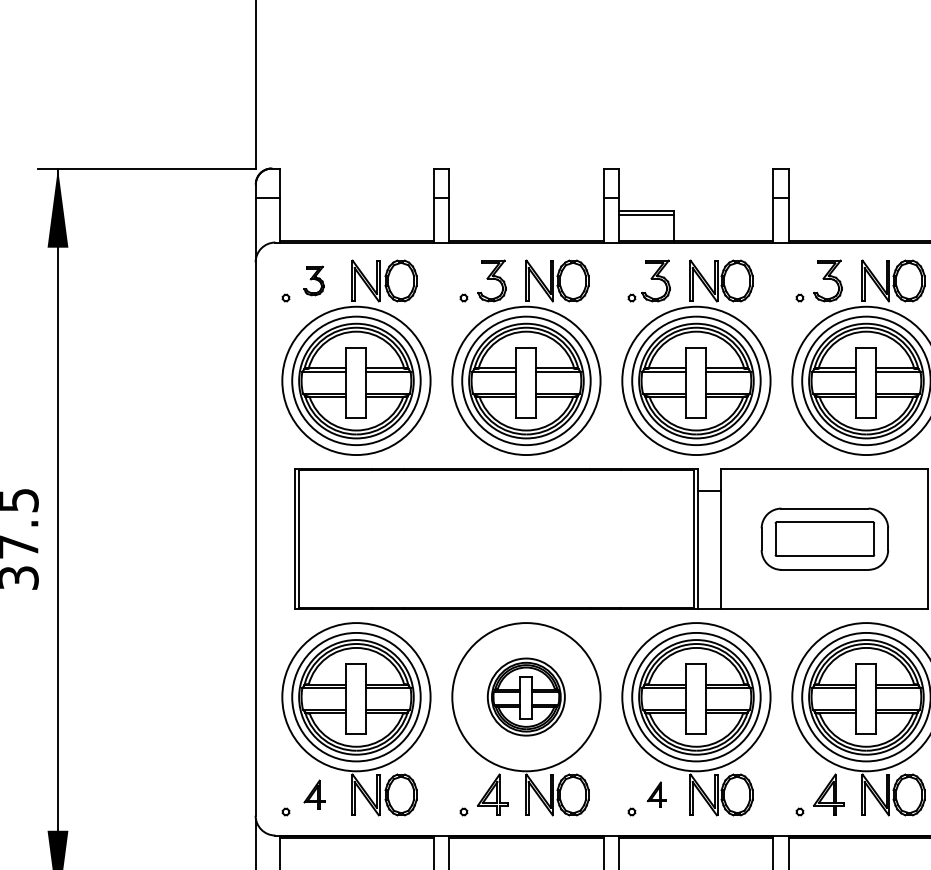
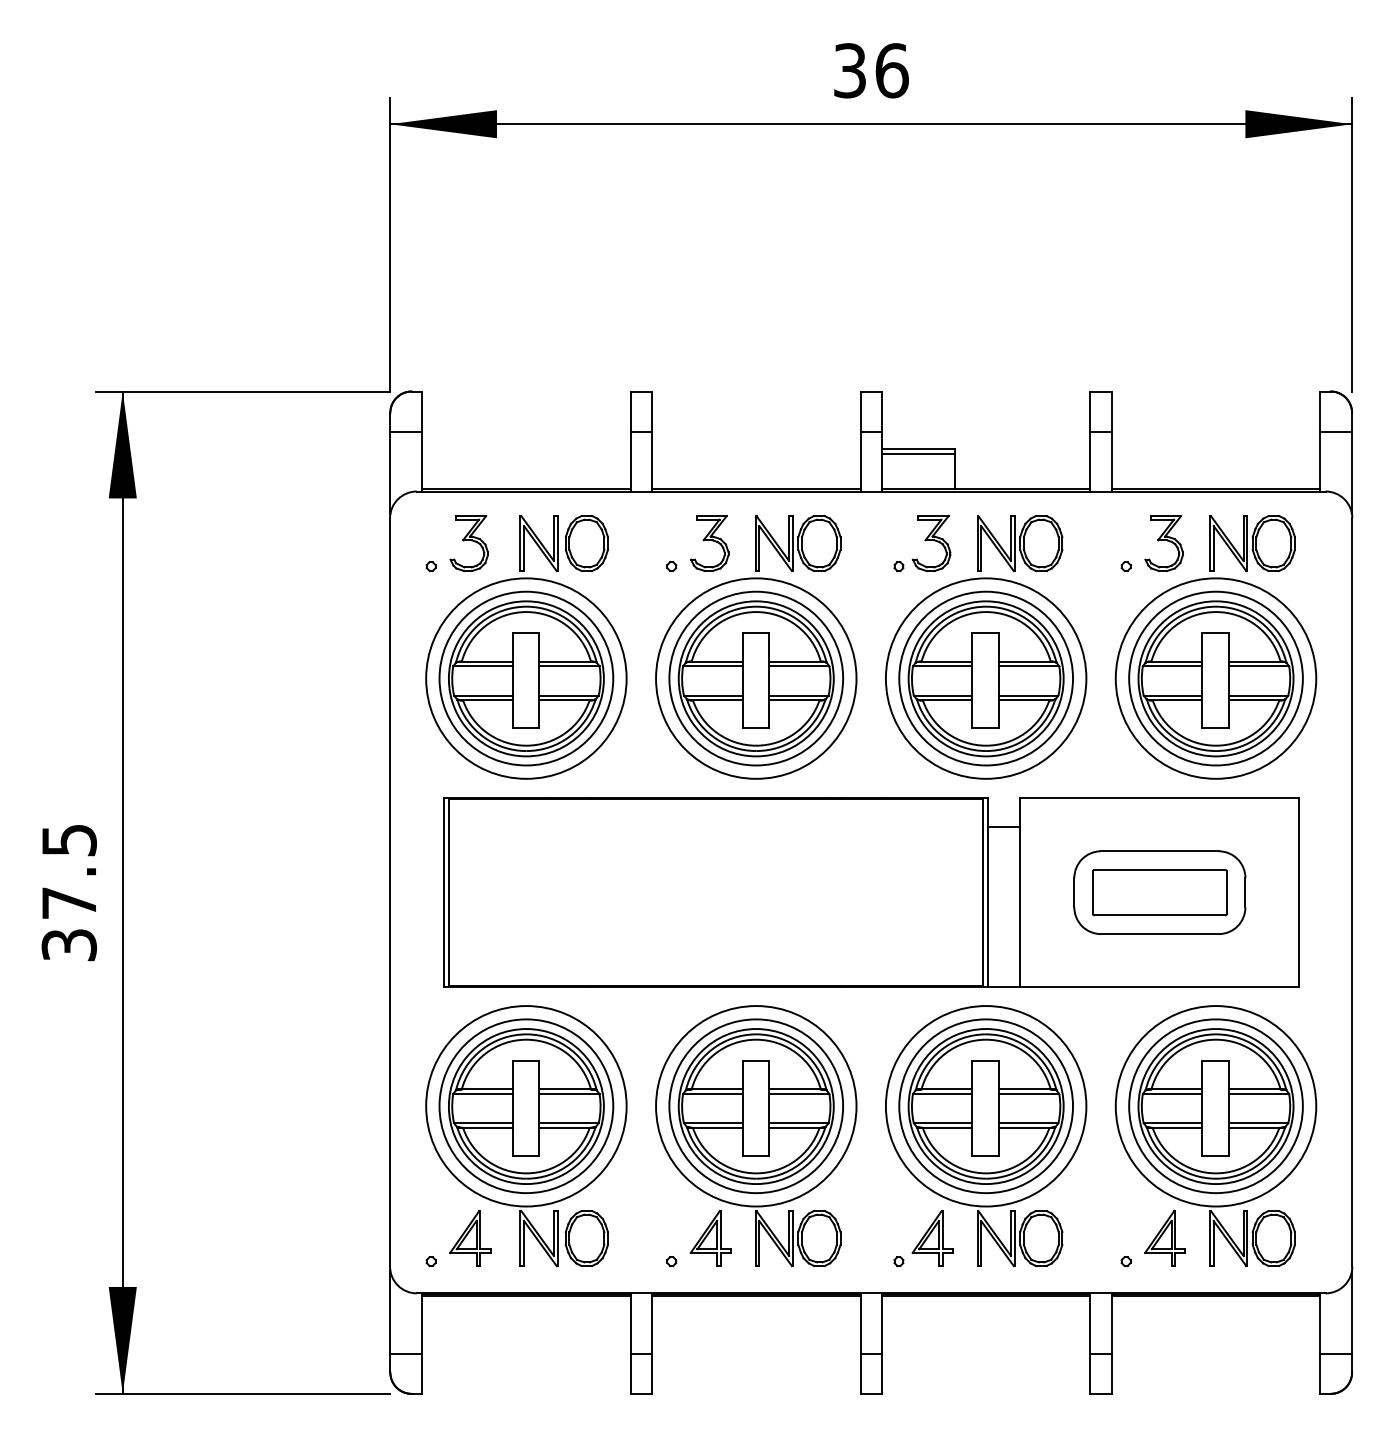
part: (313, 280) -> (468, 543), size x1.43
part: (525, 696) -> (755, 1105), size x1.67
part: (315, 794) -> (470, 1238), size x1.43
part: (656, 794) -> (932, 1237), size x1.67

